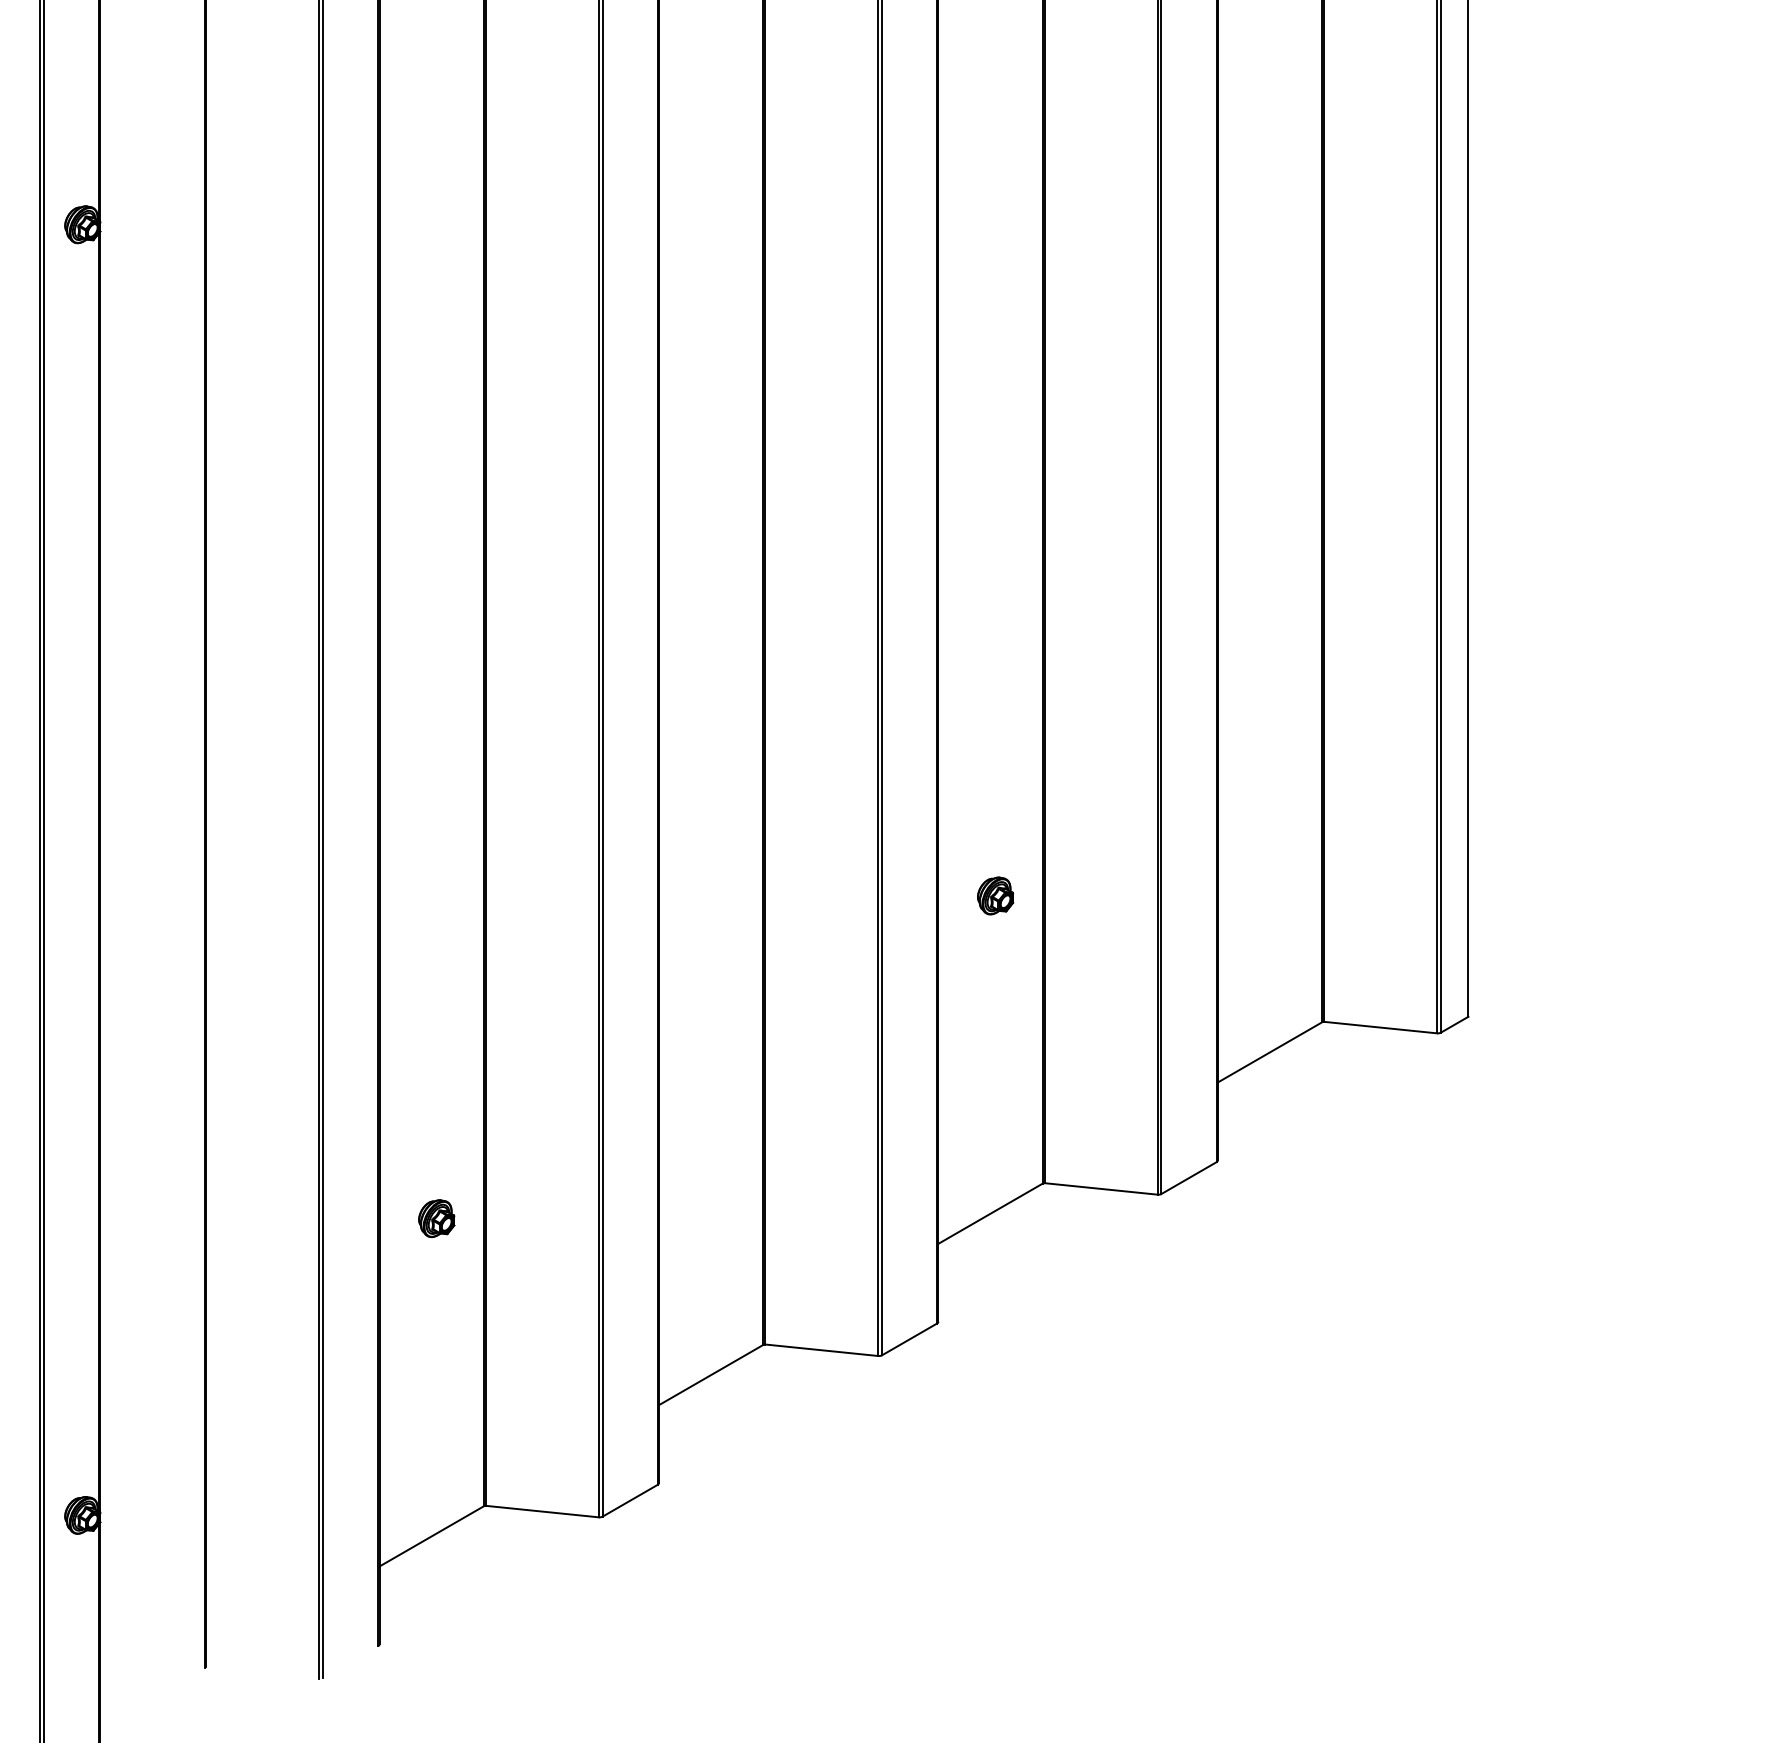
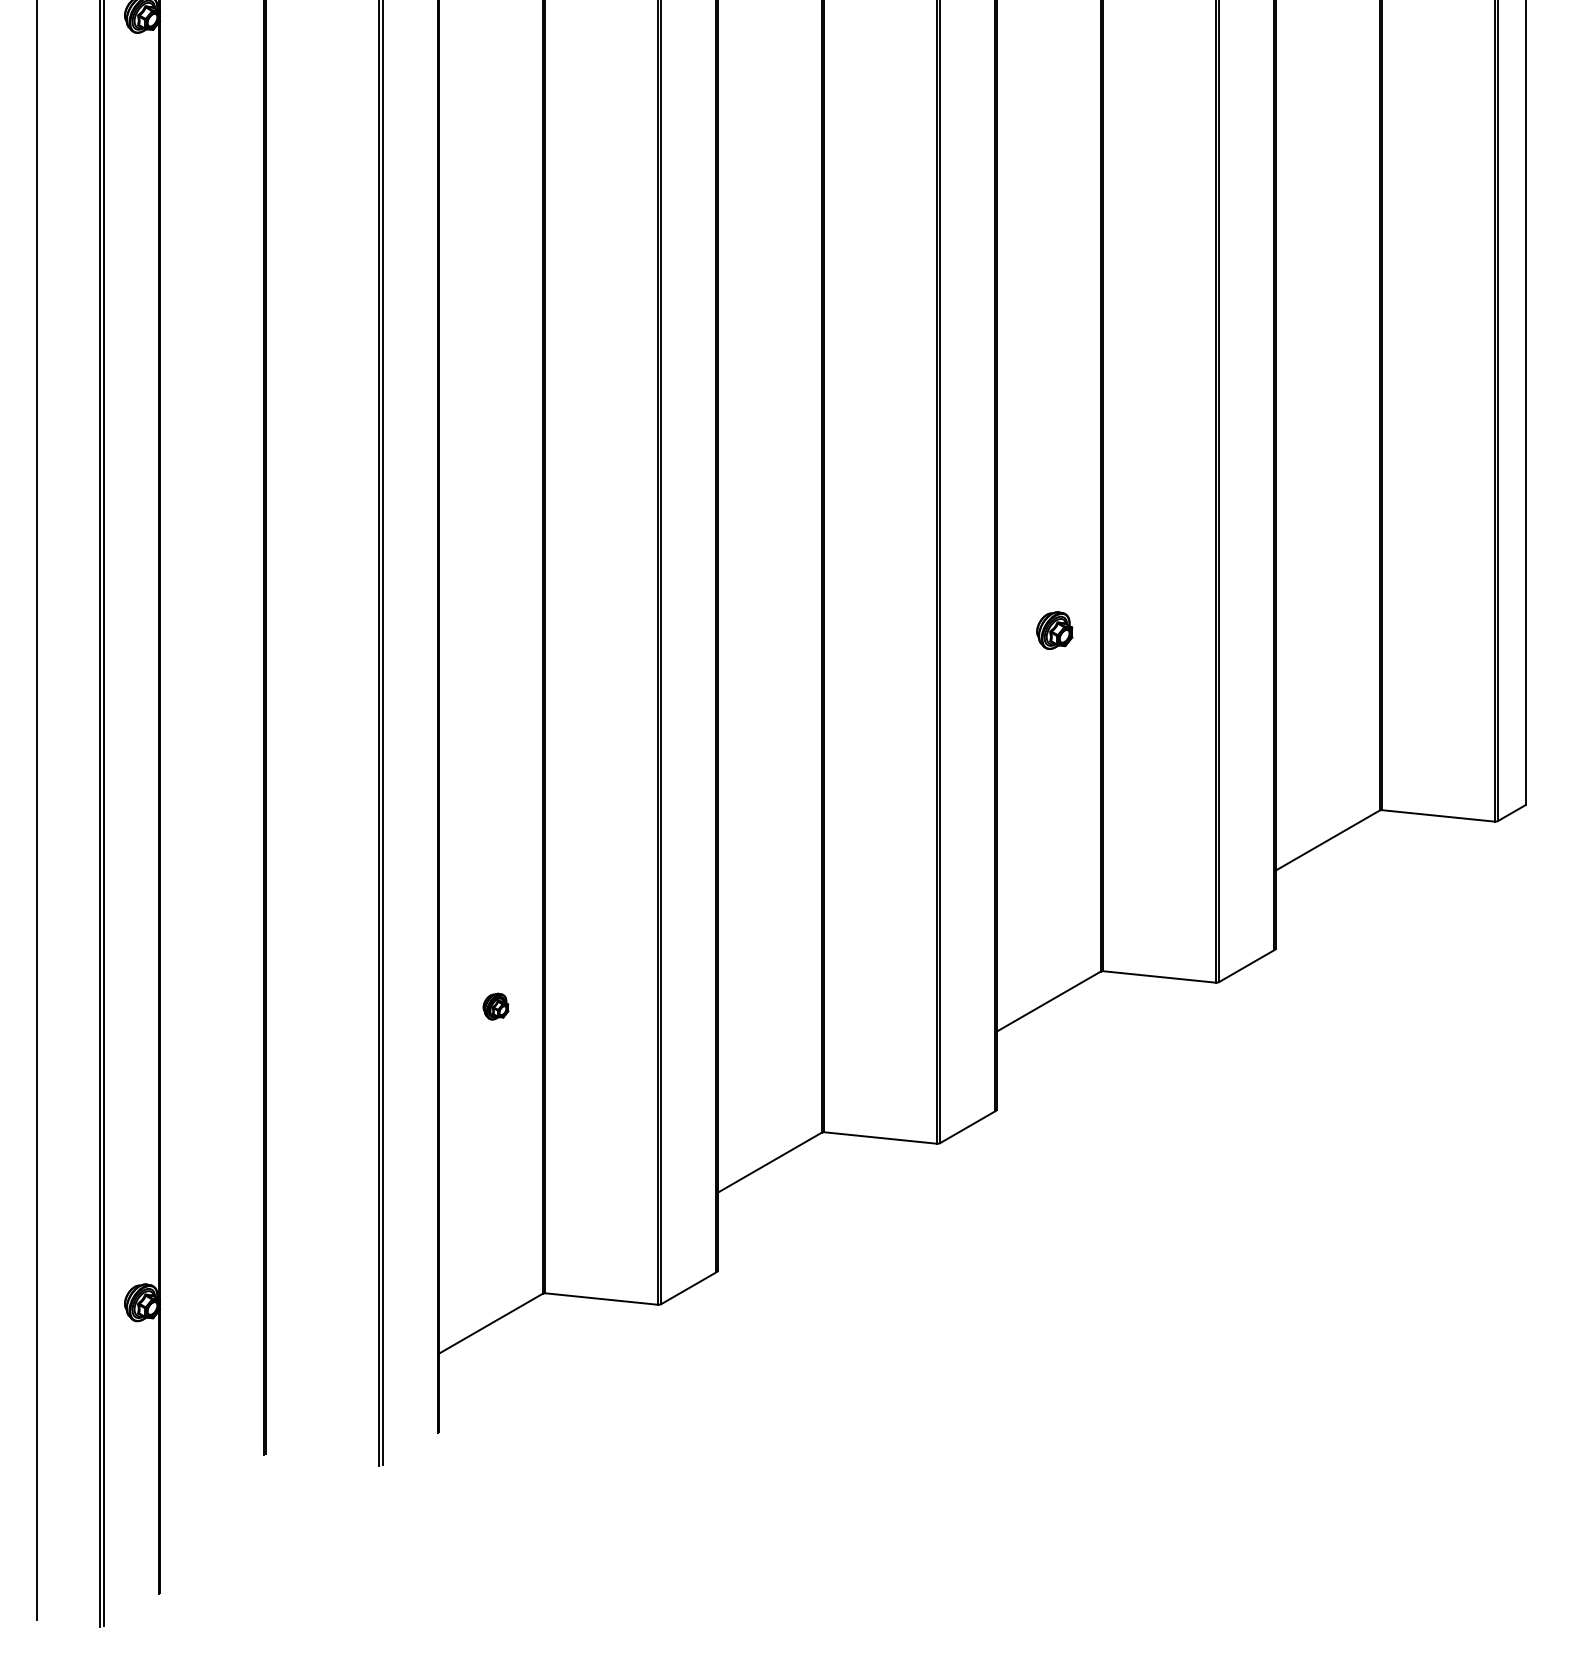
part: (995, 895) -> (1054, 630), moved
part: (436, 1218) -> (495, 1006), size x0.7

